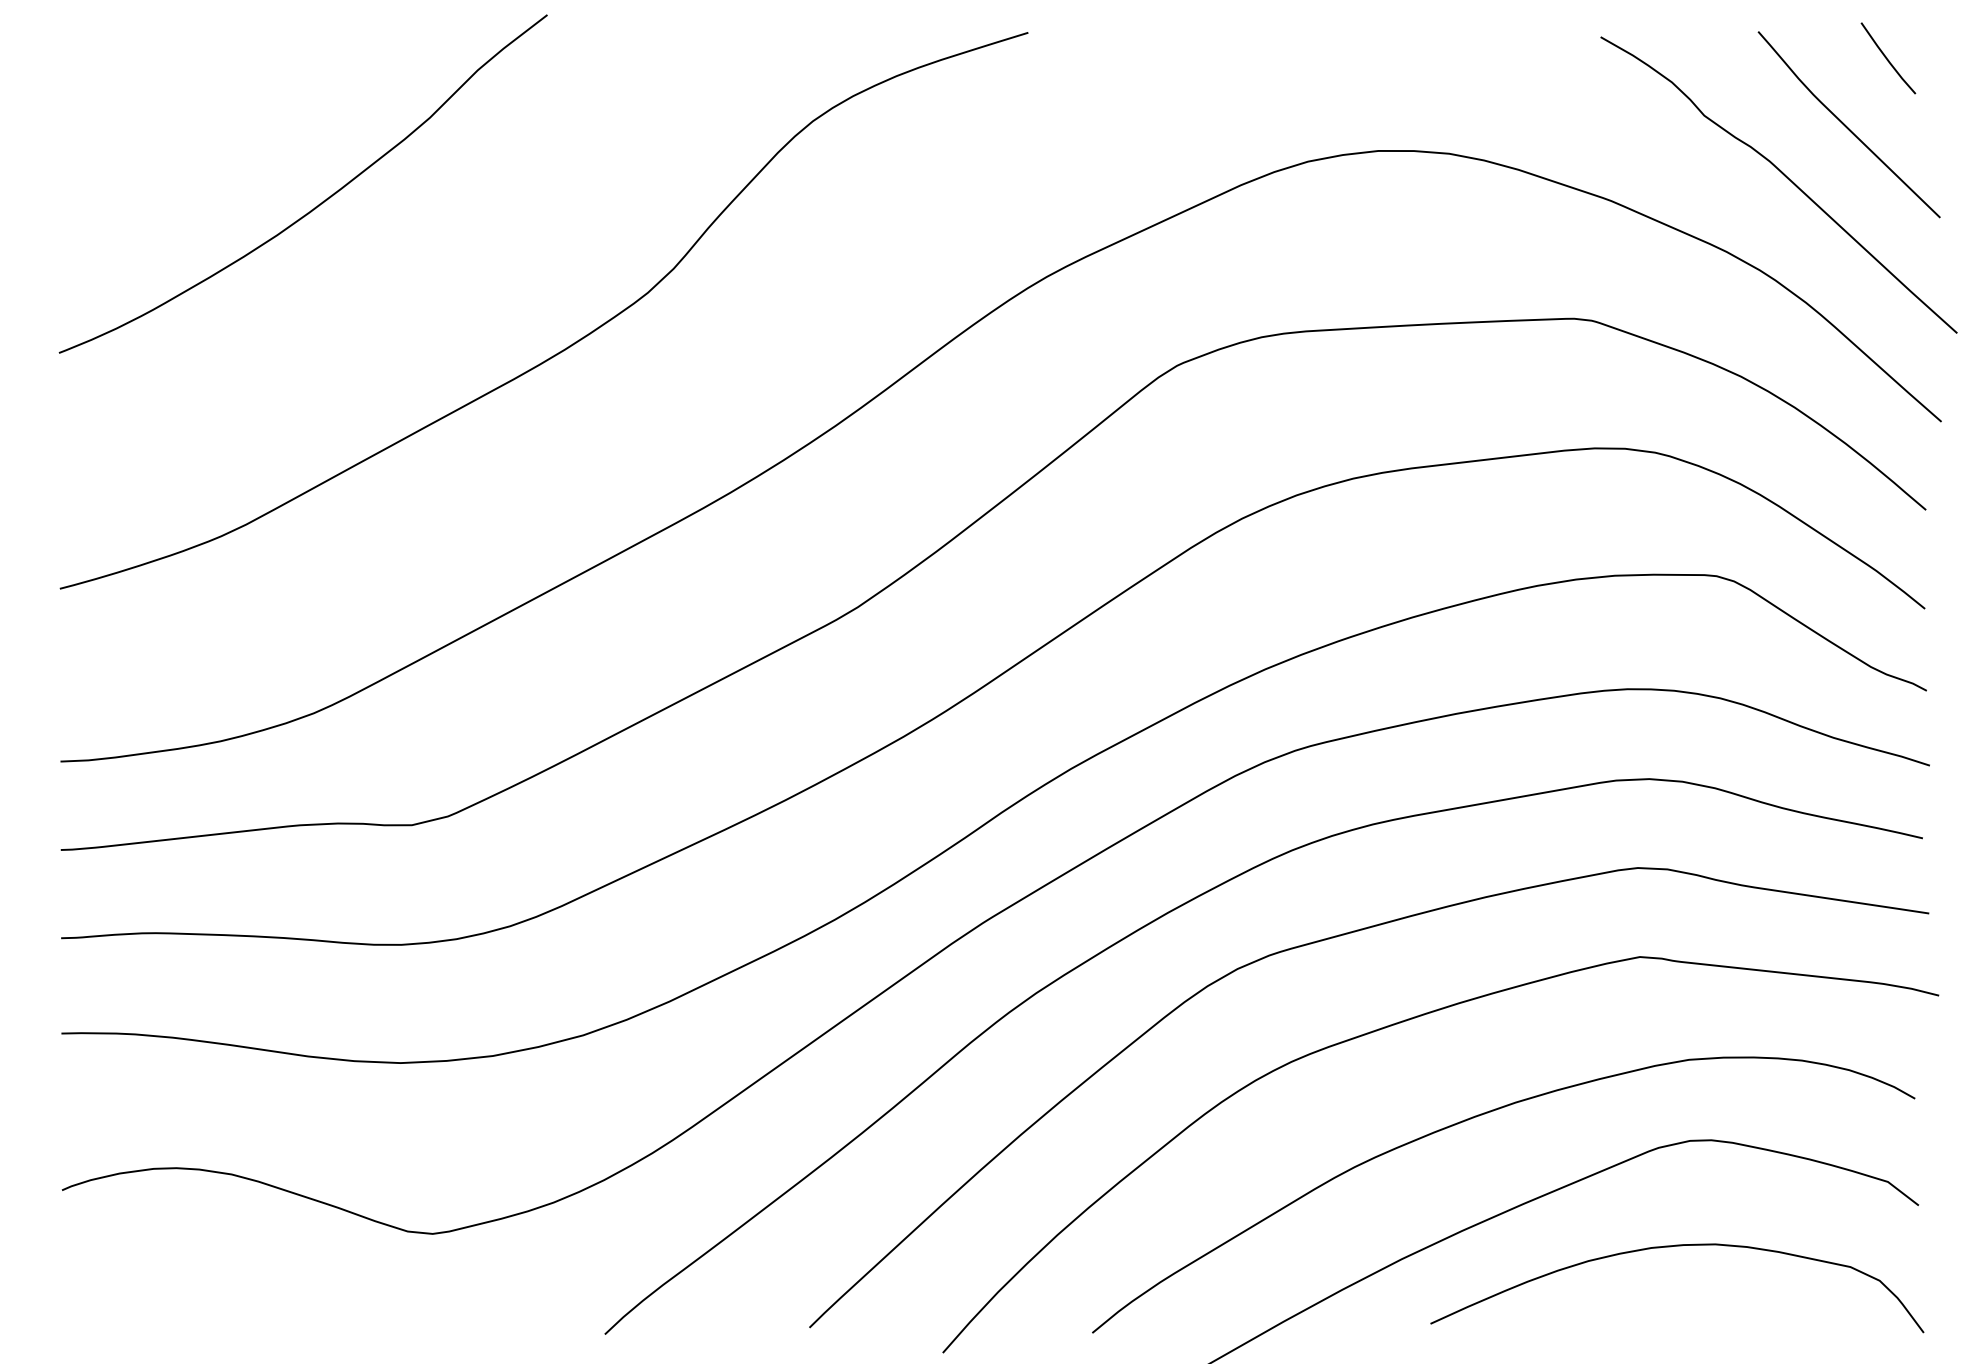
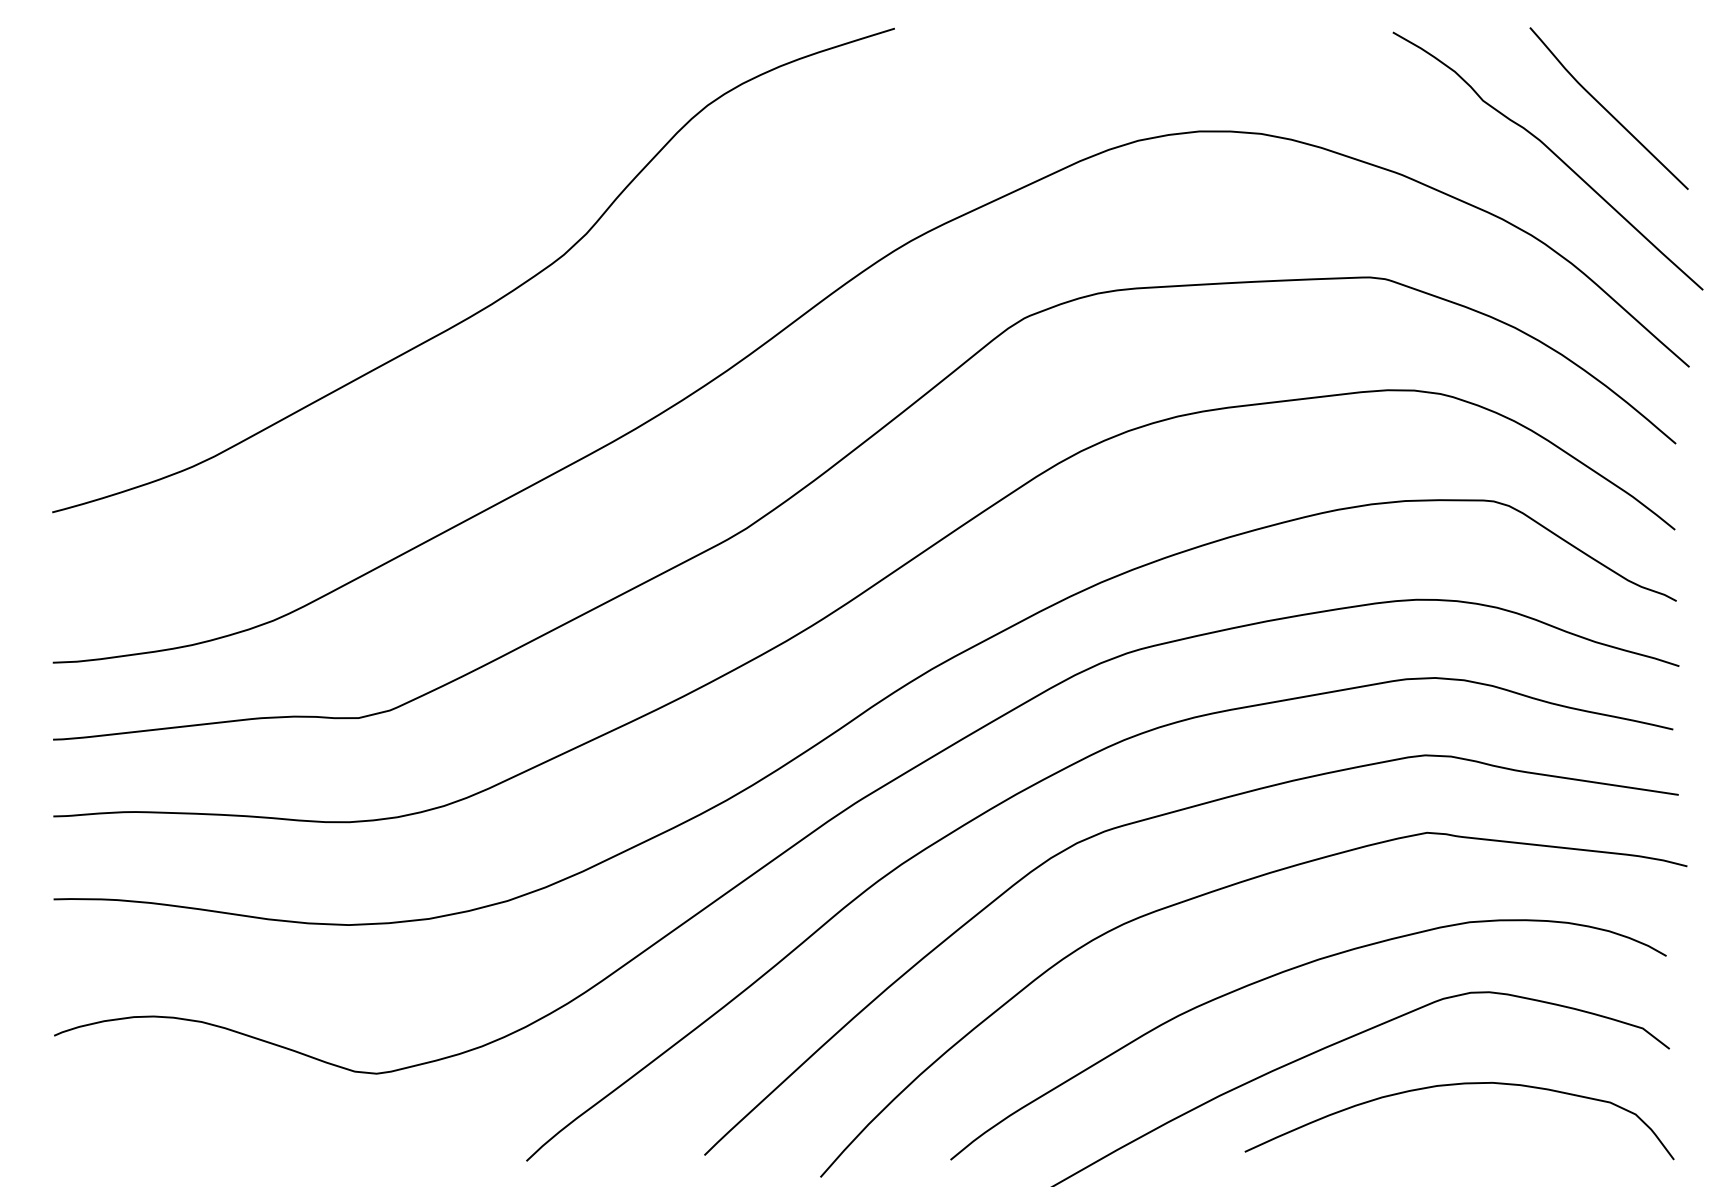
line: (1887, 57) -> (1642, 50), removed
curve: (318, 203) -> (277, 177), removed

